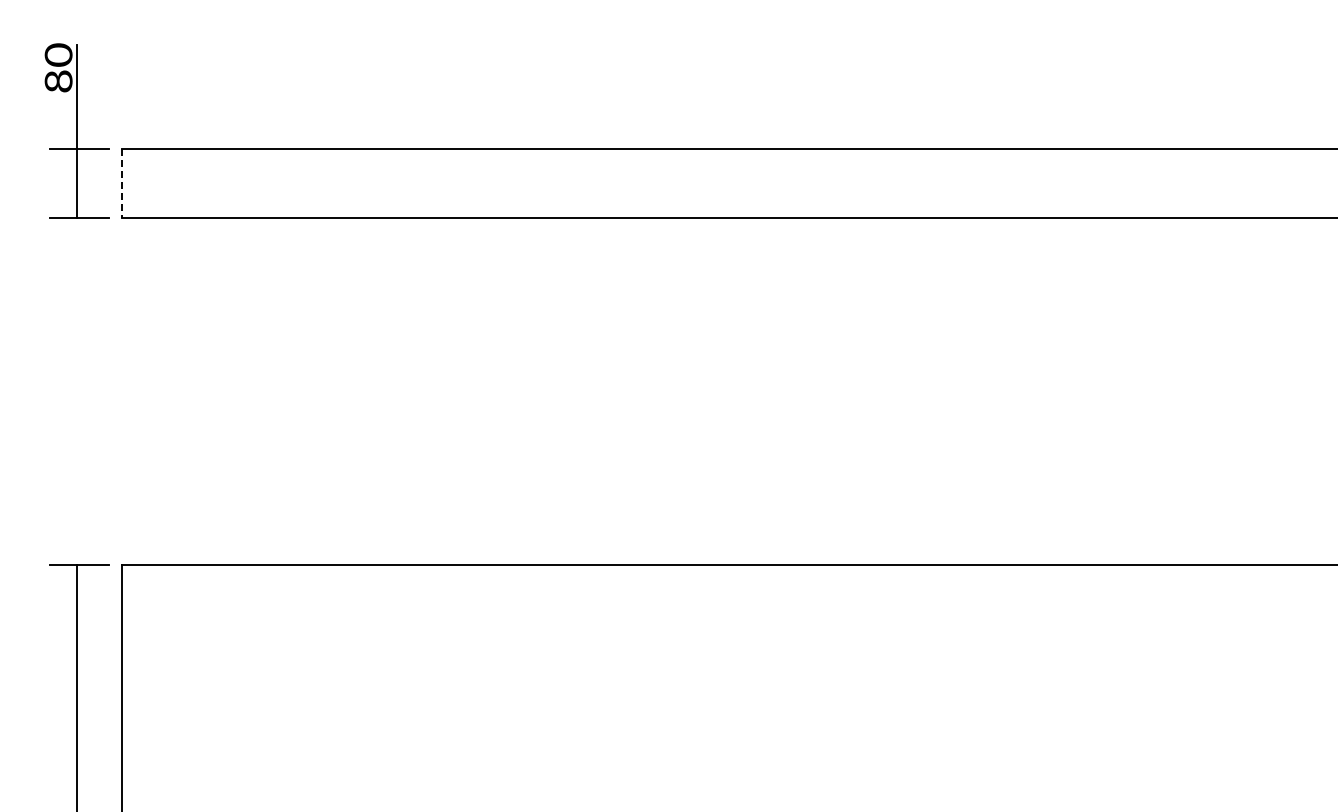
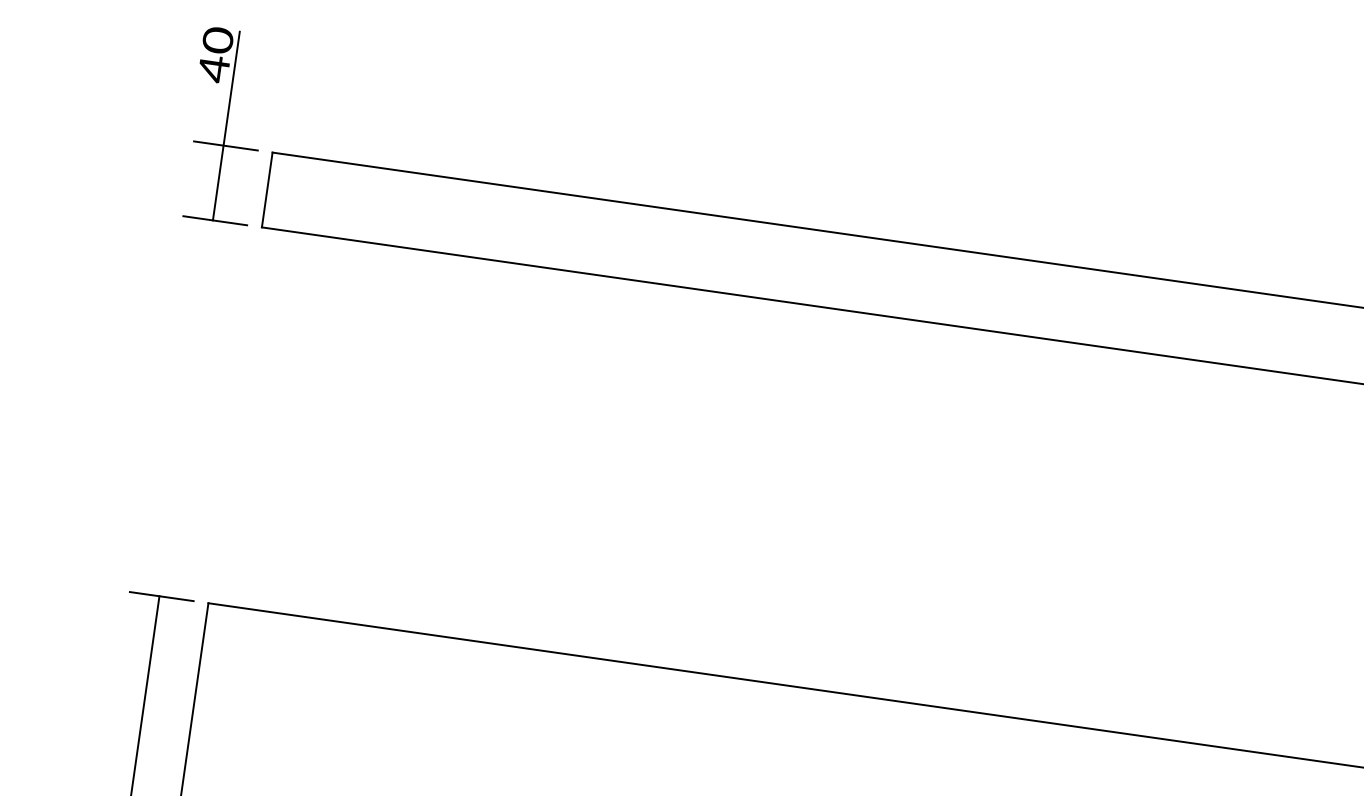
text: (58, 81) -> (213, 69), 80 -> 40
line: (122, 184) -> (267, 190), dashed -> solid

